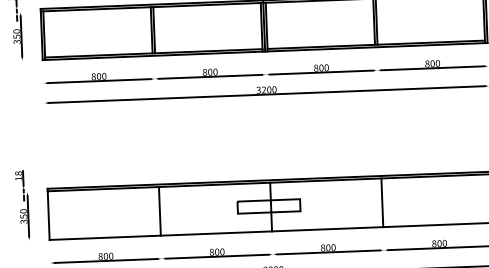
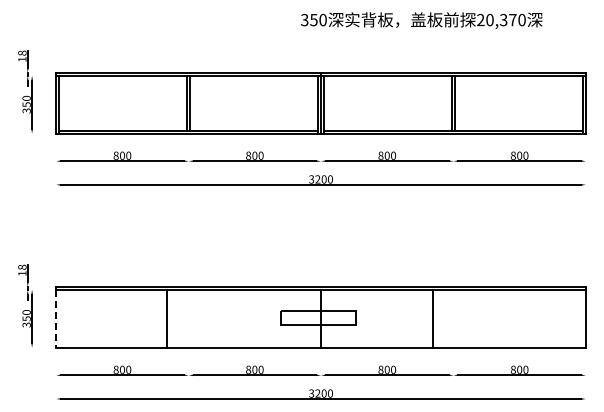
line: (382, 202) -> (433, 318), moved
line: (159, 211) -> (166, 318), moved
line: (48, 215) -> (56, 318), solid -> dashed

